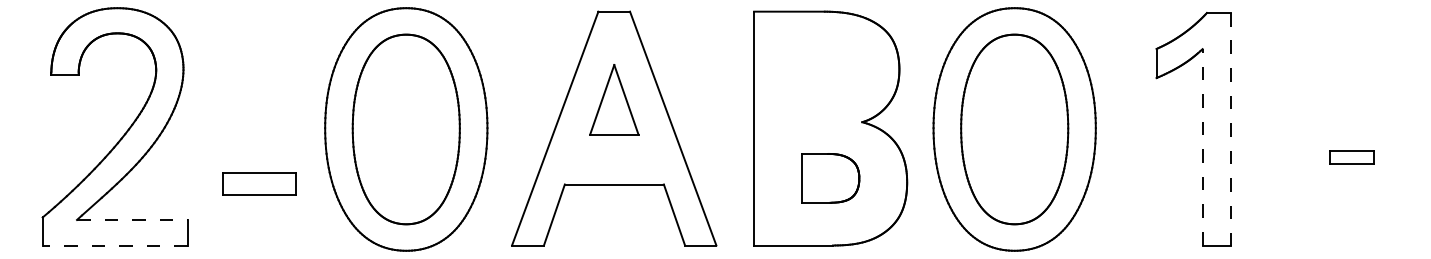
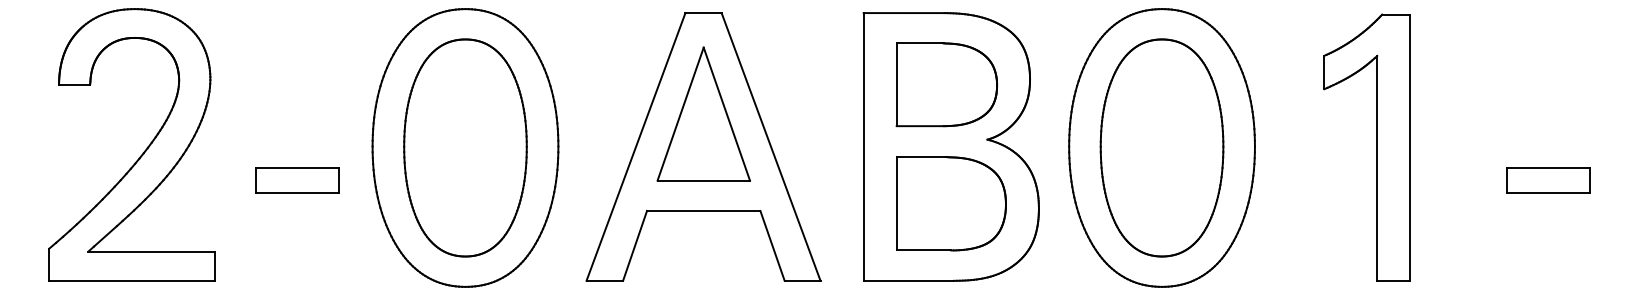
part: (826, 74) -> (946, 84), added
part: (614, 99) -> (703, 113), size x1.67
line: (1230, 129) -> (1409, 148), dashed -> solid
line: (1202, 146) -> (1377, 167), dashed -> solid
part: (1352, 157) -> (1548, 180), size x1.67
part: (830, 177) -> (951, 203), size x1.67
part: (259, 184) -> (297, 180), moved
line: (132, 219) -> (152, 251), dashed -> solid
line: (114, 245) -> (131, 280), dashed -> solid

